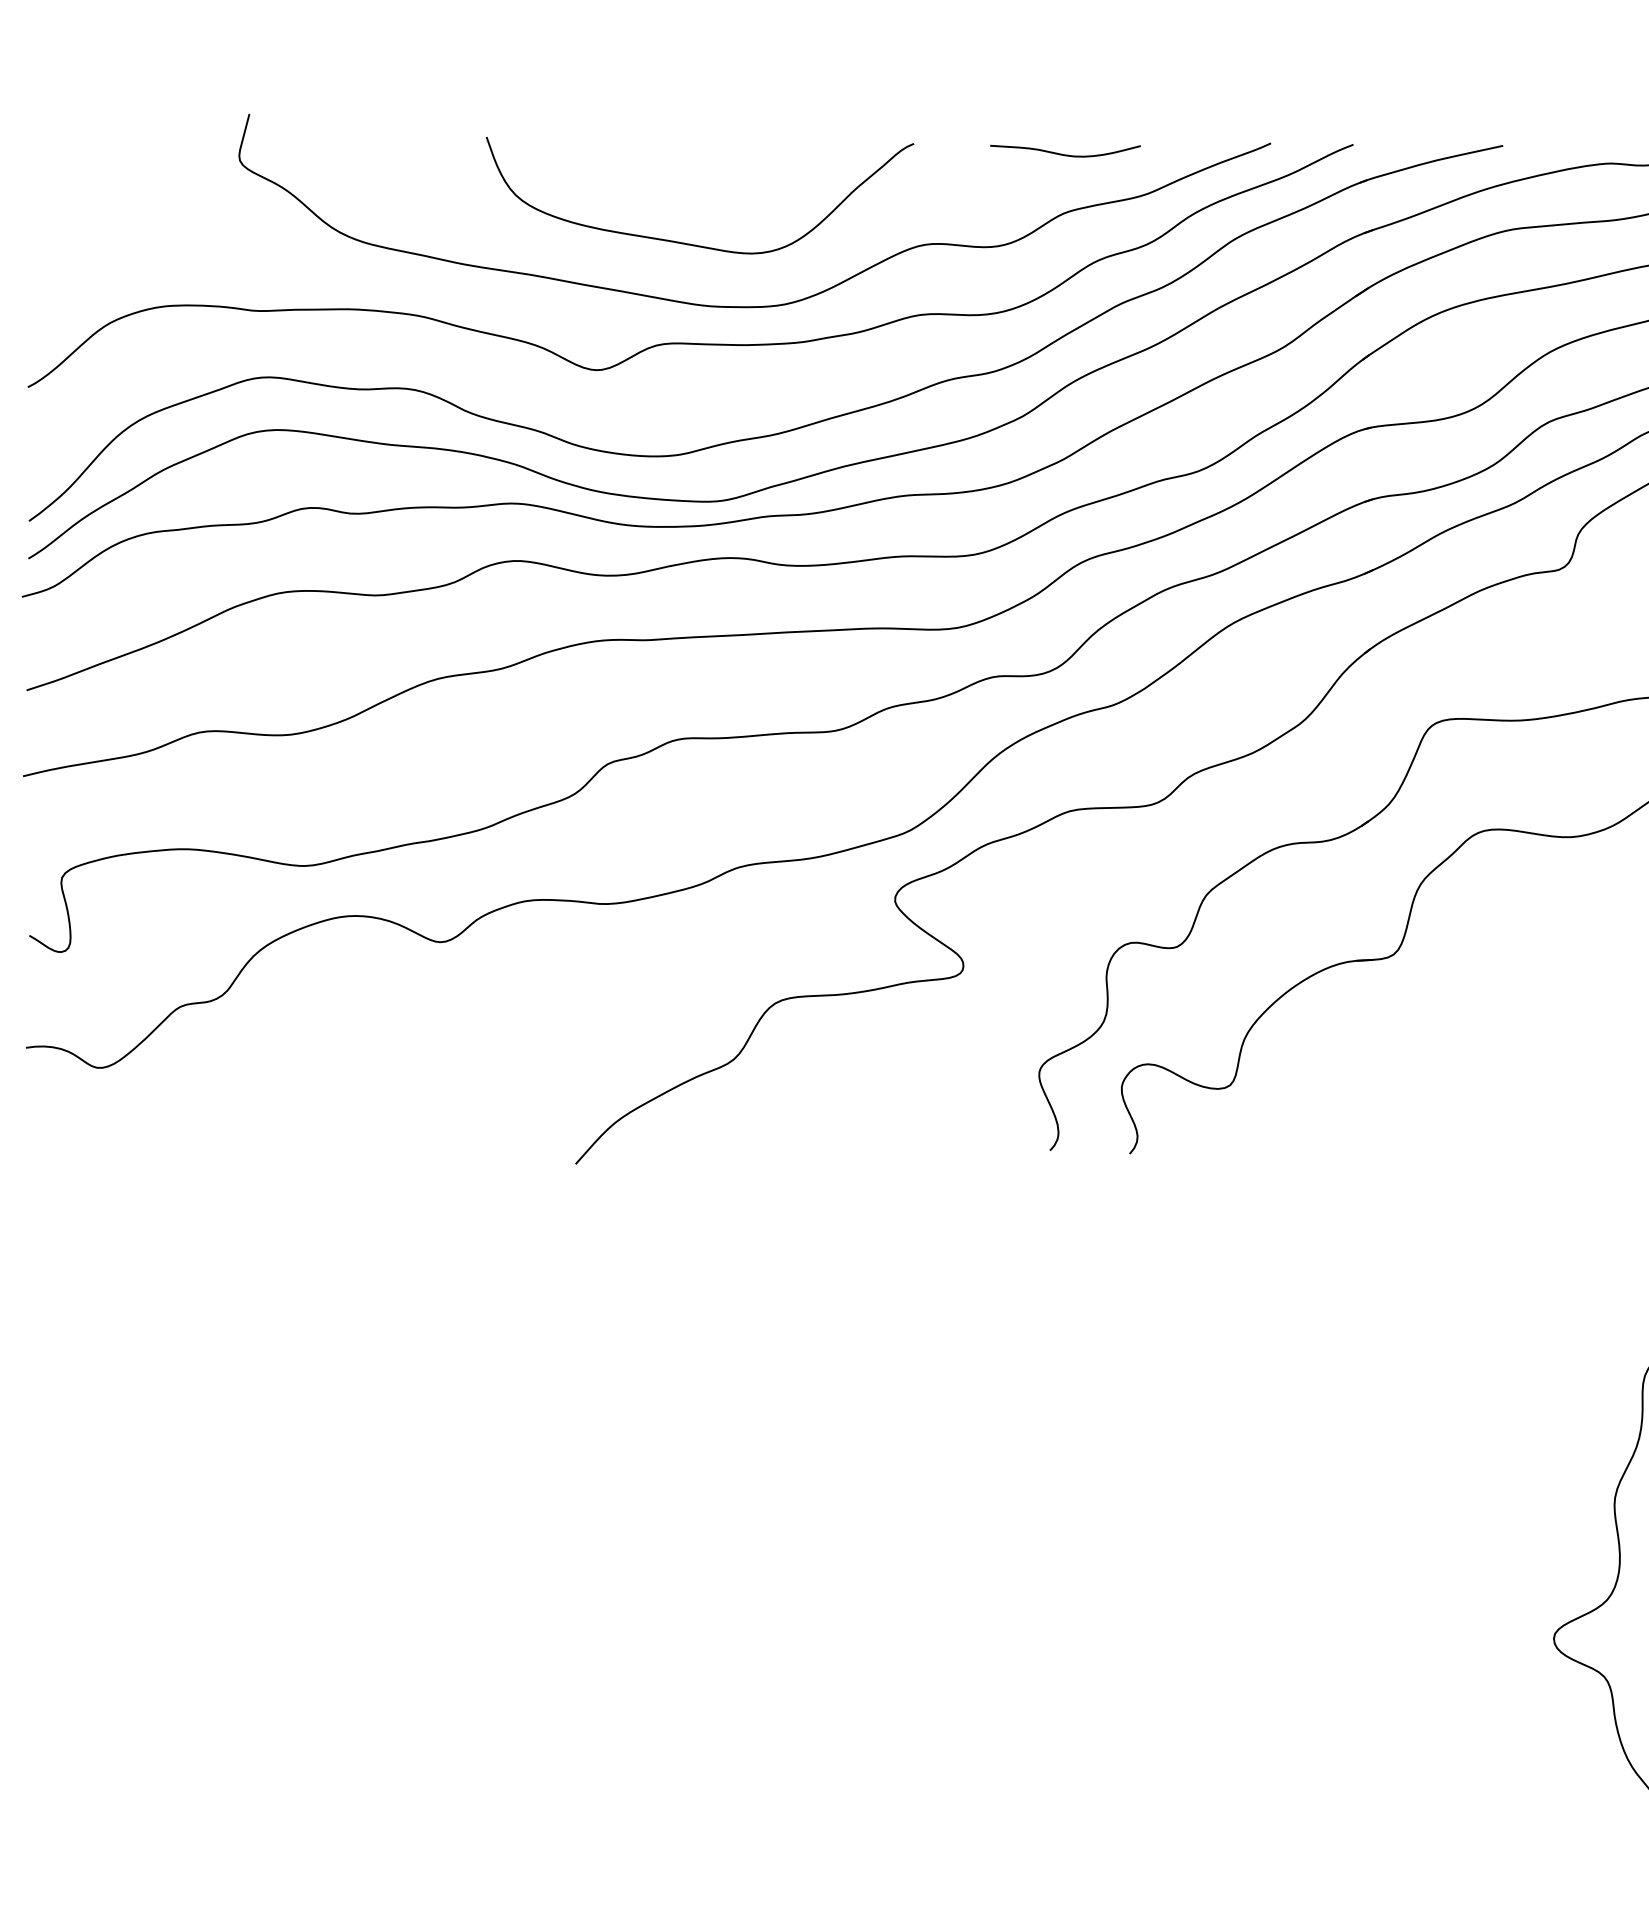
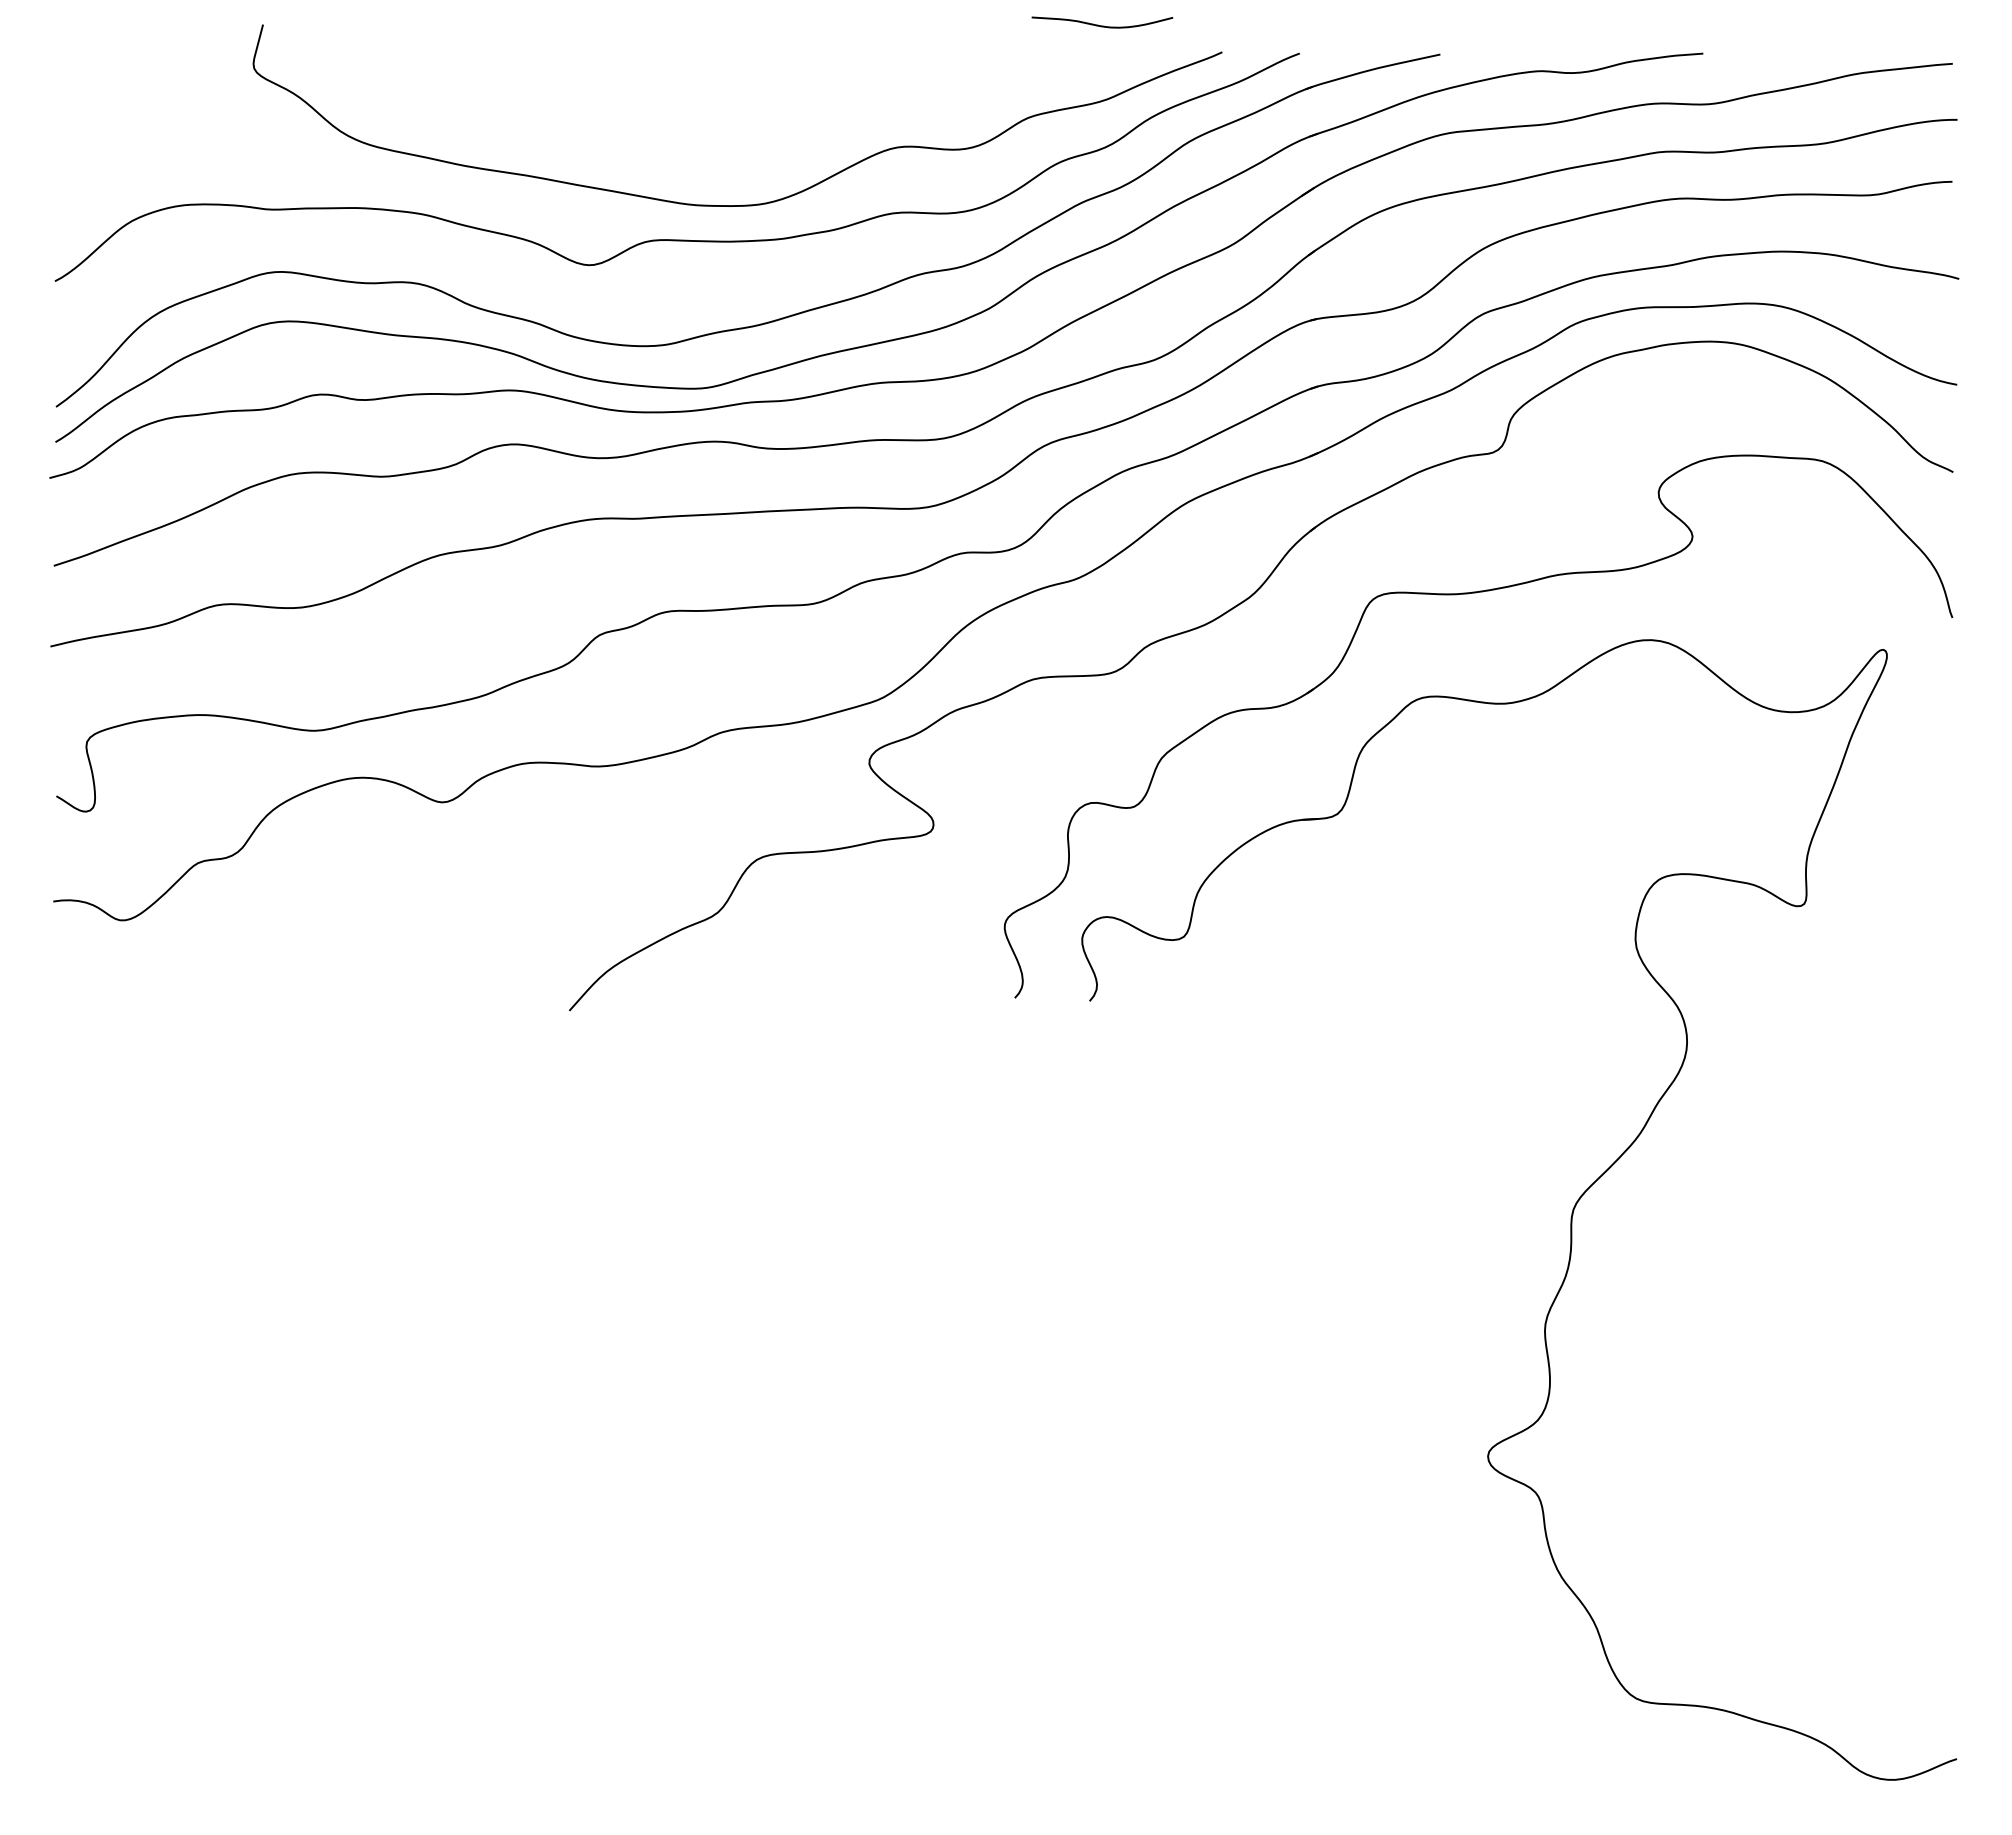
curve: (1065, 154) -> (1102, 25), moved
curve: (691, 243) -> (678, 146), removed

